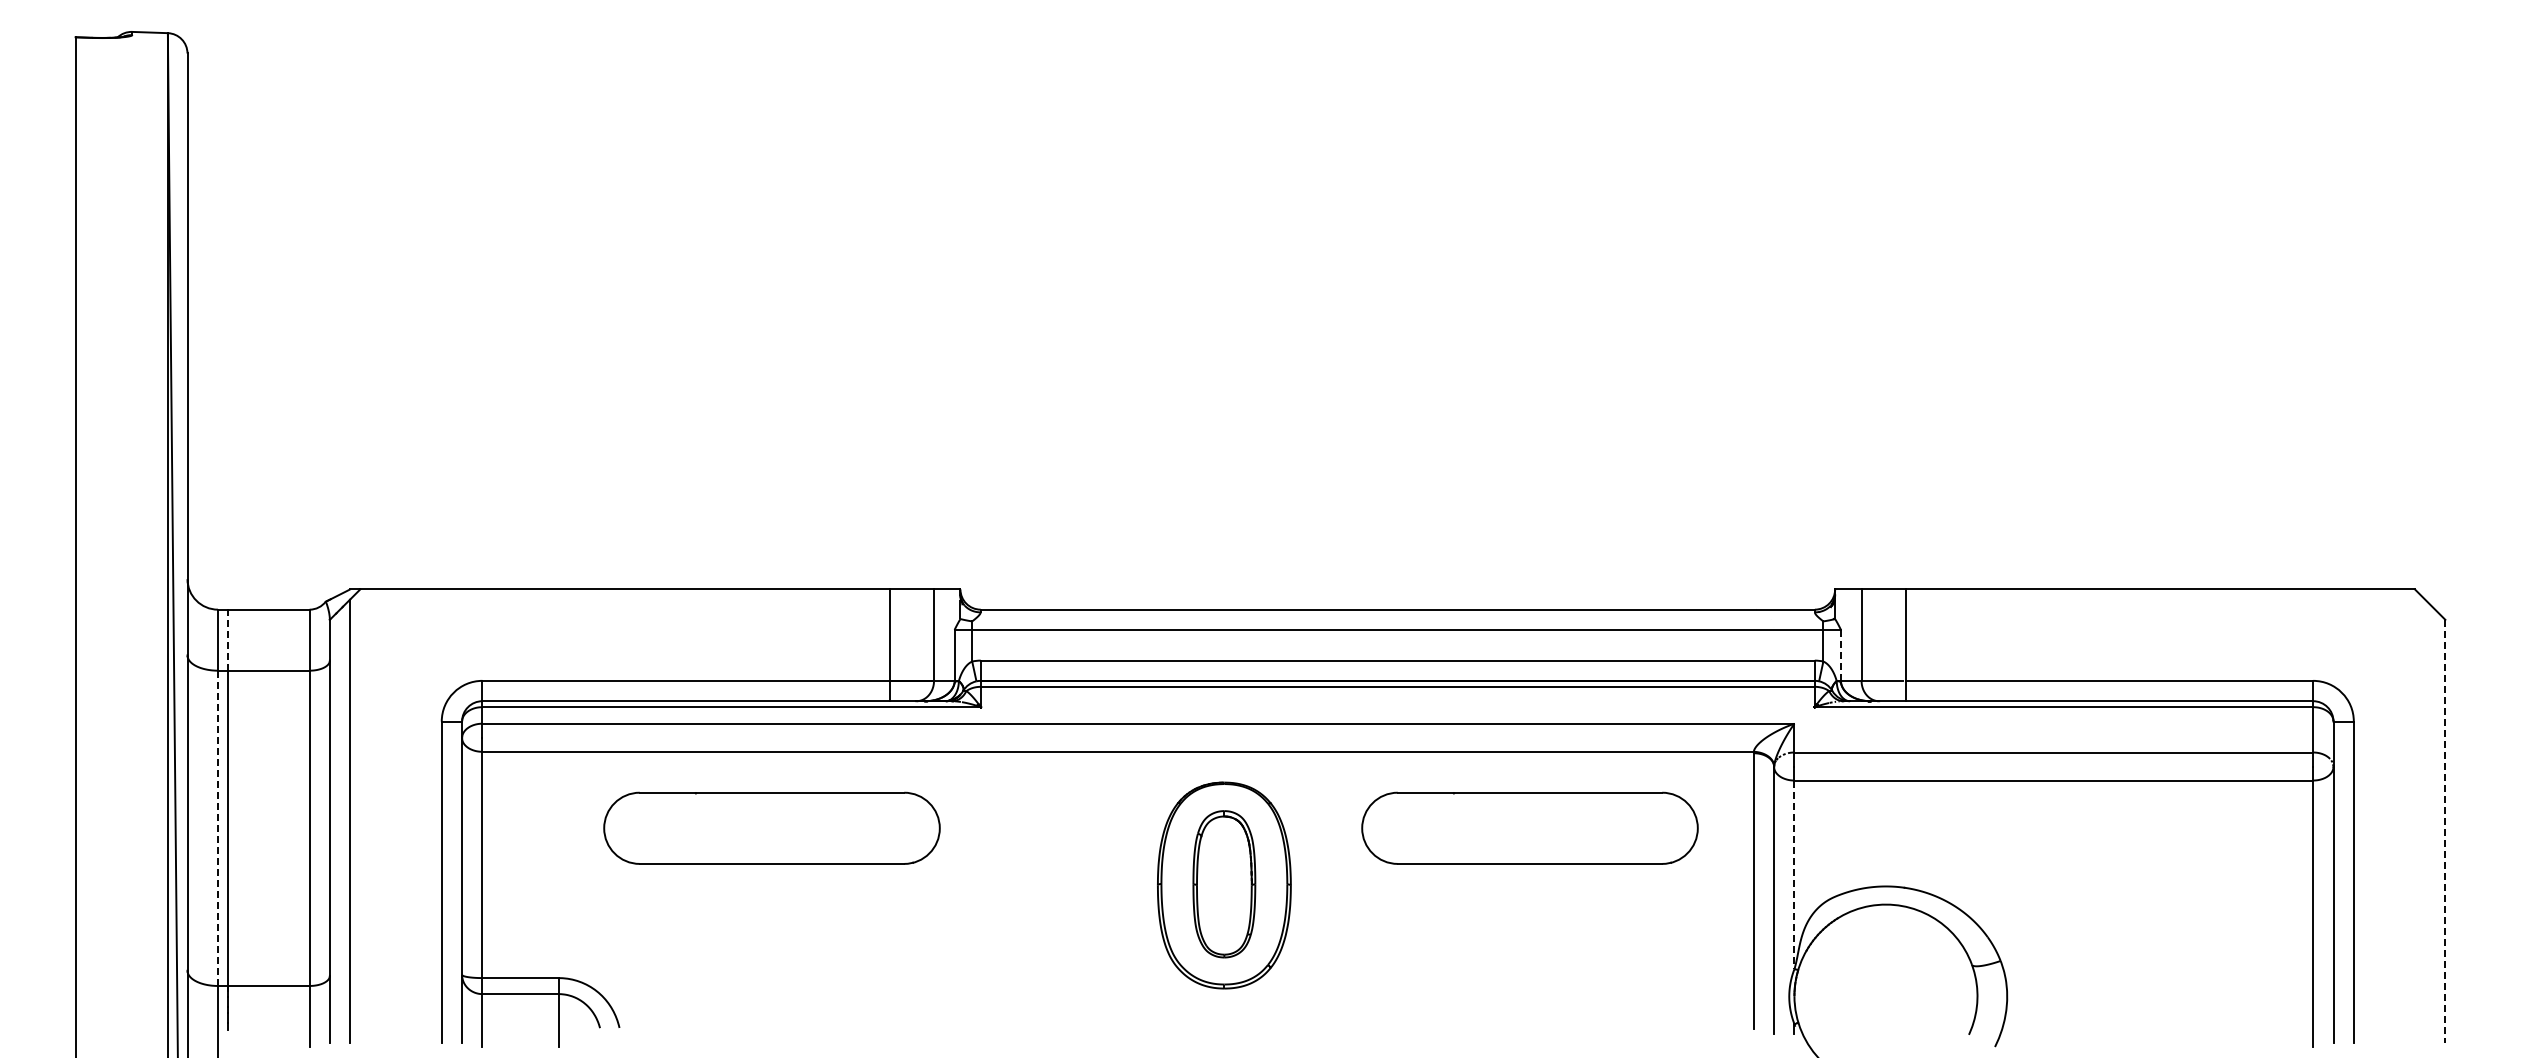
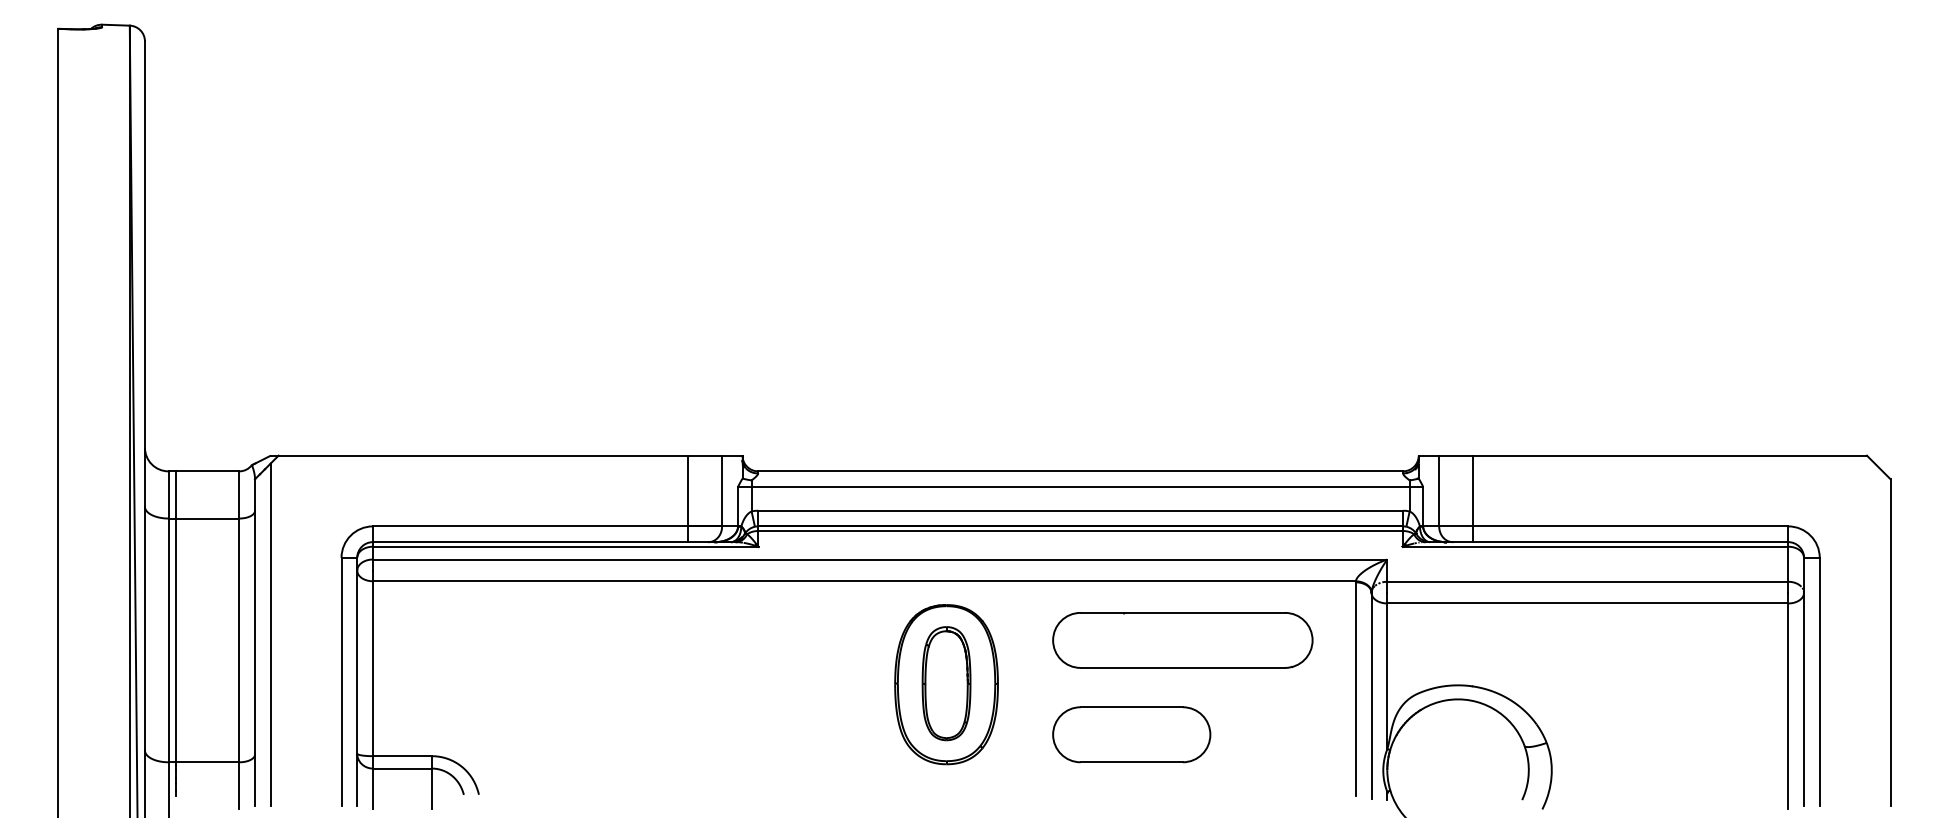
line: (228, 640) -> (176, 495), dashed -> solid
line: (1841, 655) -> (1423, 506), dashed -> solid
part: (771, 827) -> (596, 639), removed
line: (218, 828) -> (168, 640), dashed -> solid
line: (2445, 831) -> (1890, 642), dashed -> solid
line: (1794, 875) -> (1387, 676), dashed -> solid
part: (1463, 949) -> (1131, 734), added

